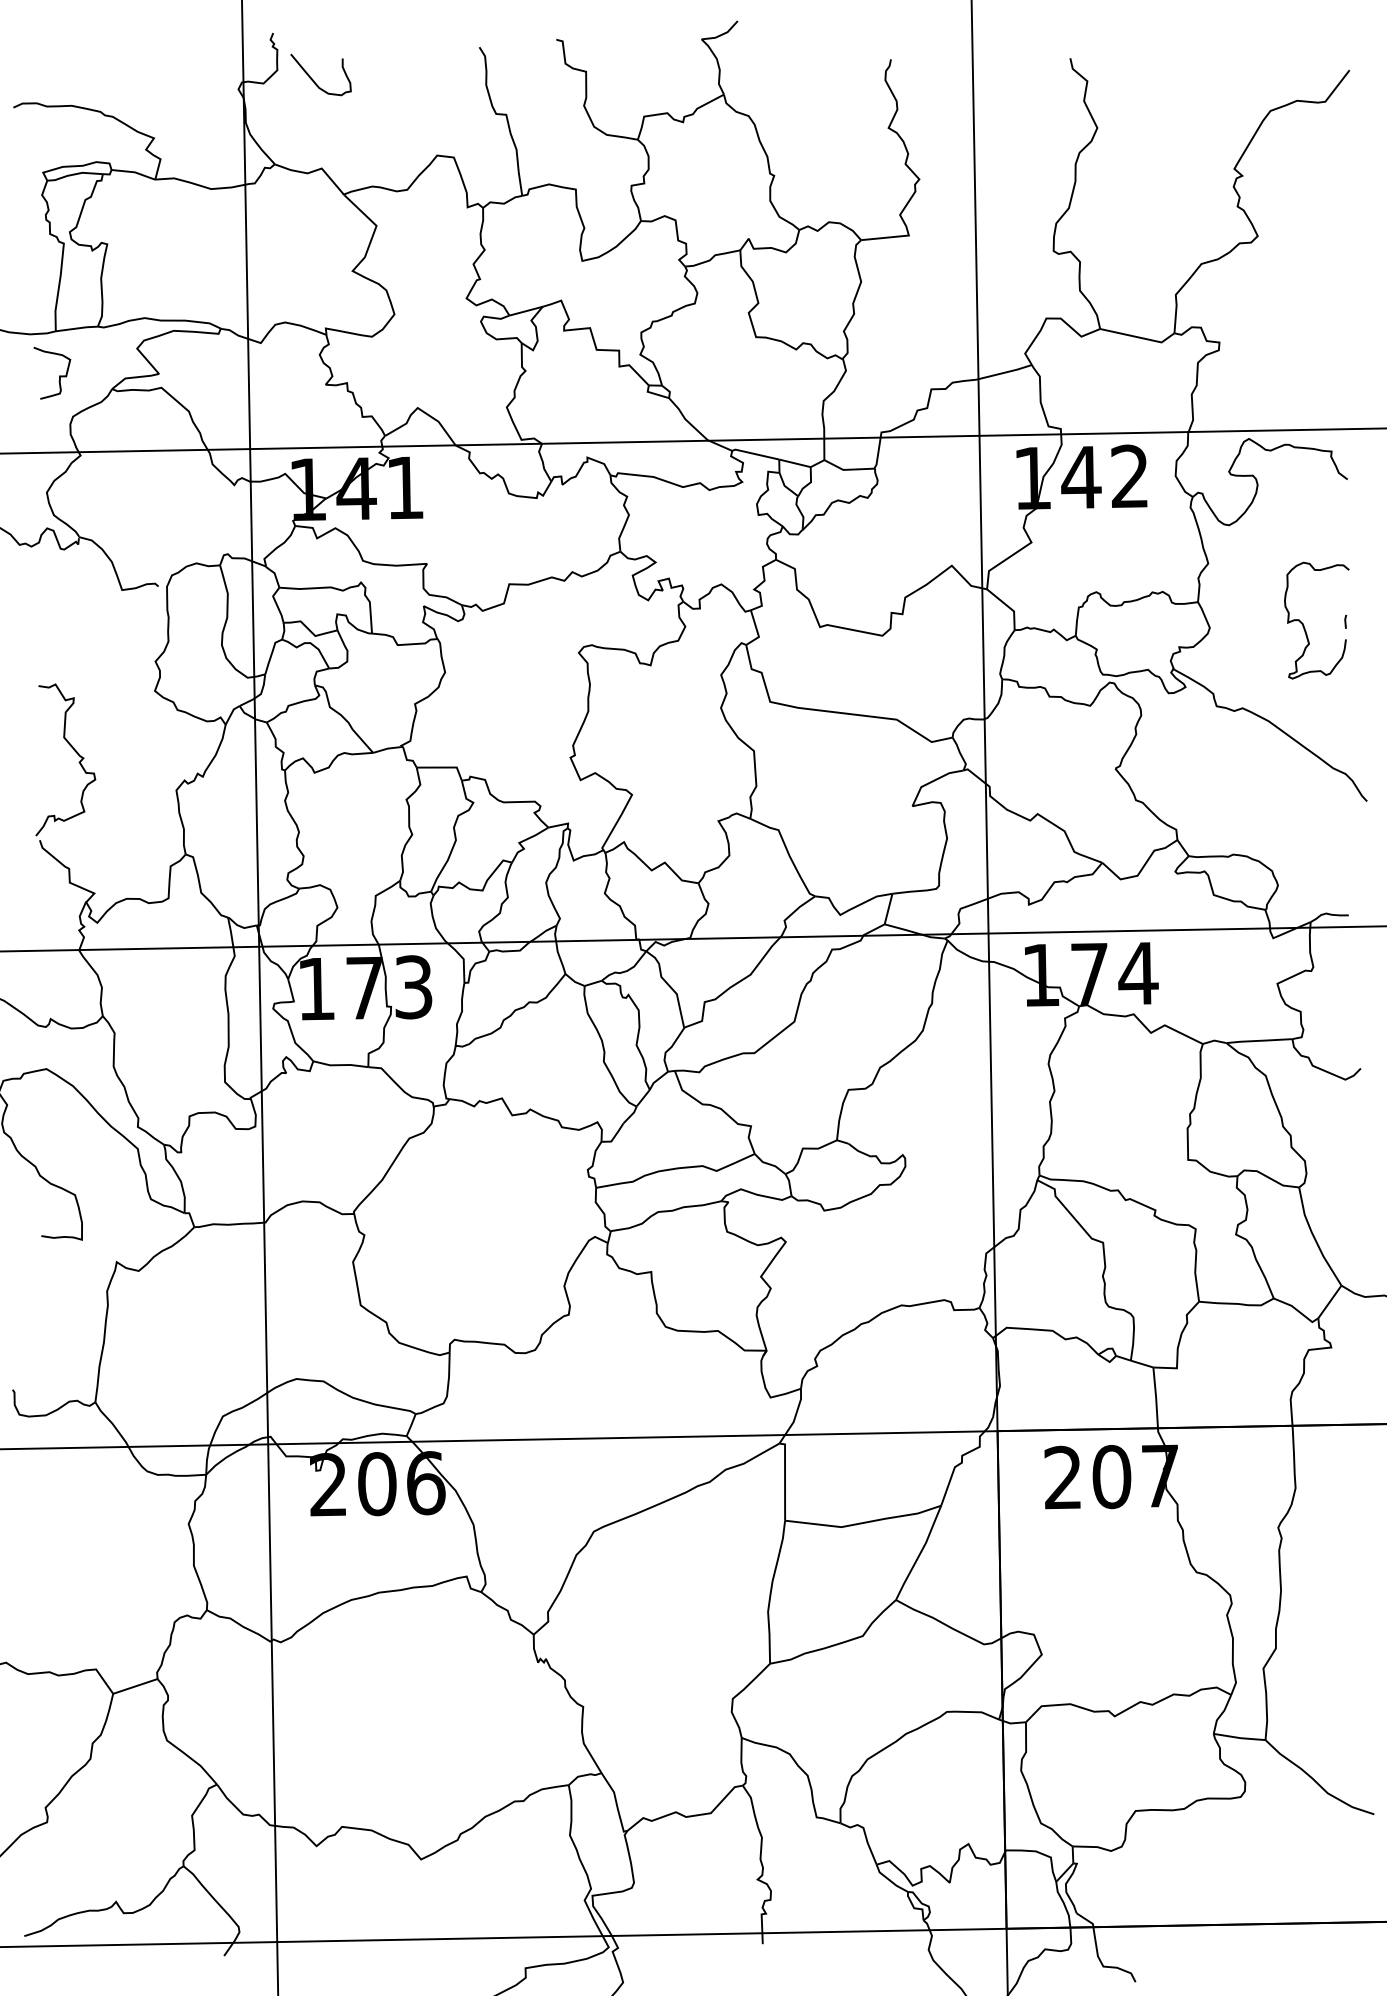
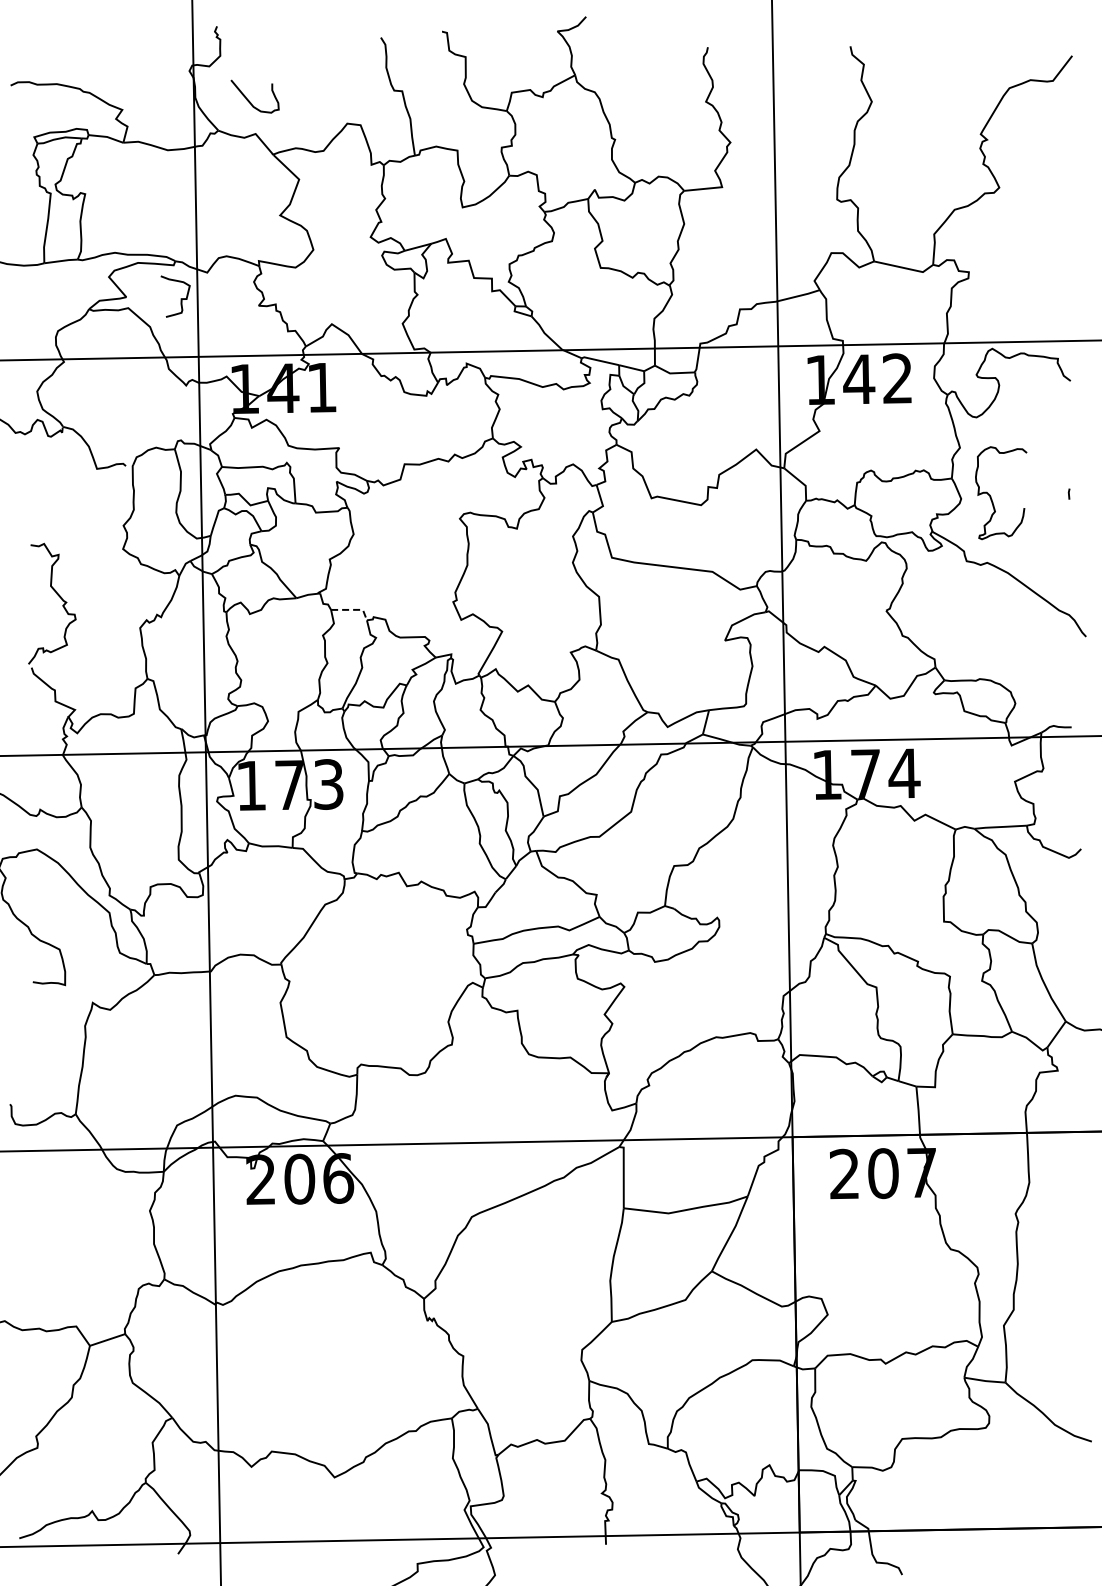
curve: (314, 79) -> (249, 100), moved
curve: (58, 375) -> (180, 298), moved
curve: (1304, 624) -> (991, 496), moved
line: (444, 767) -> (353, 609), solid -> dashed

